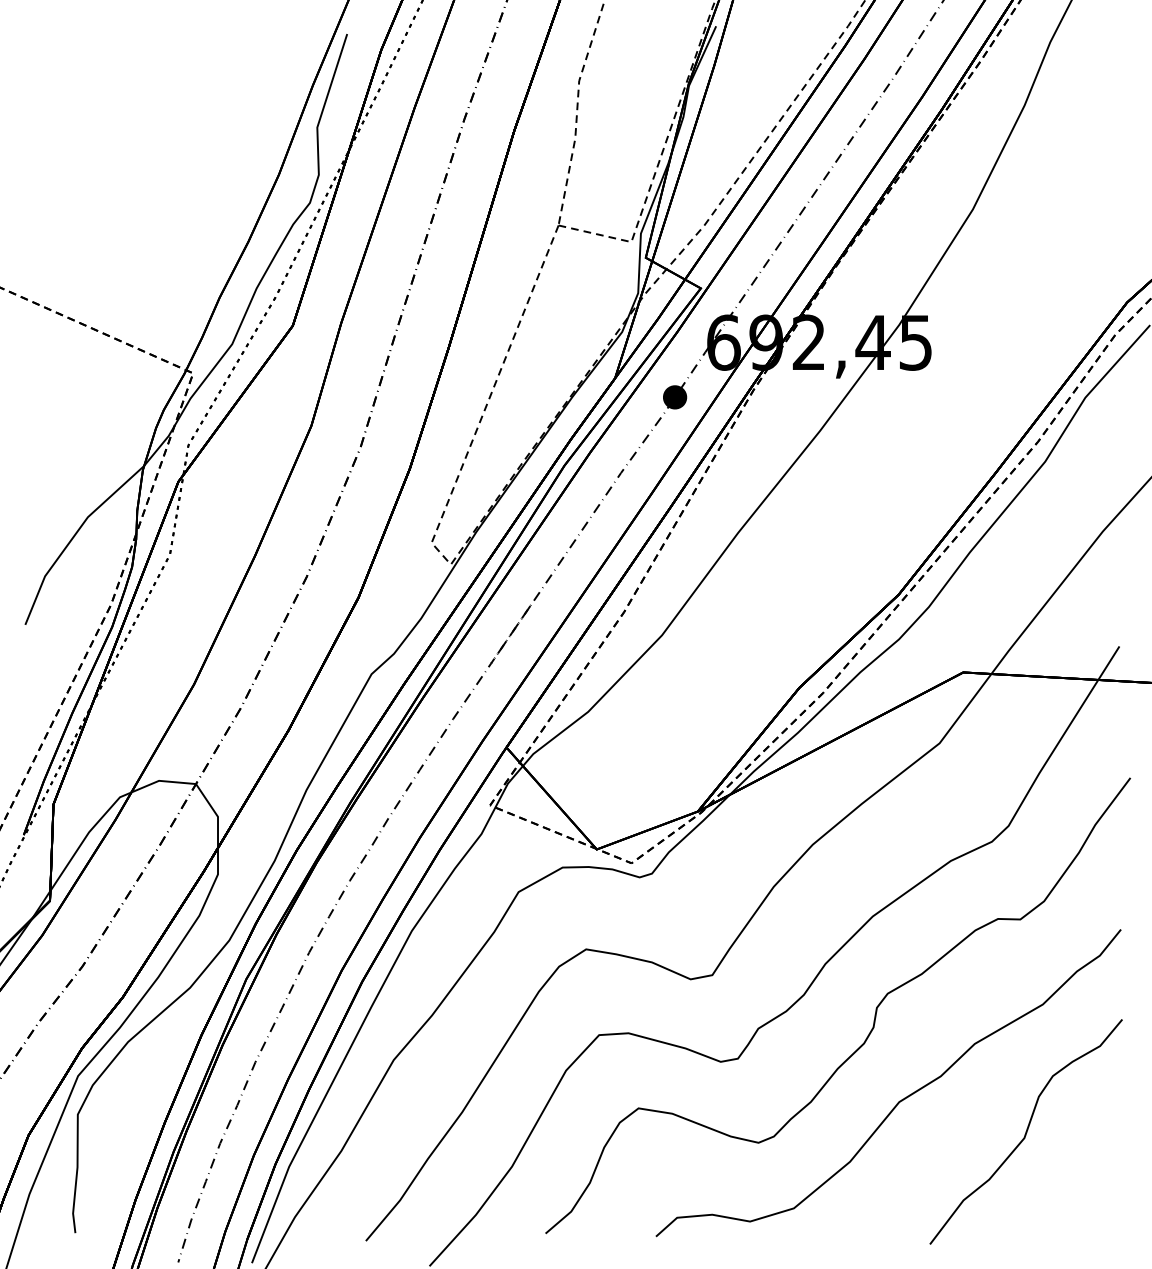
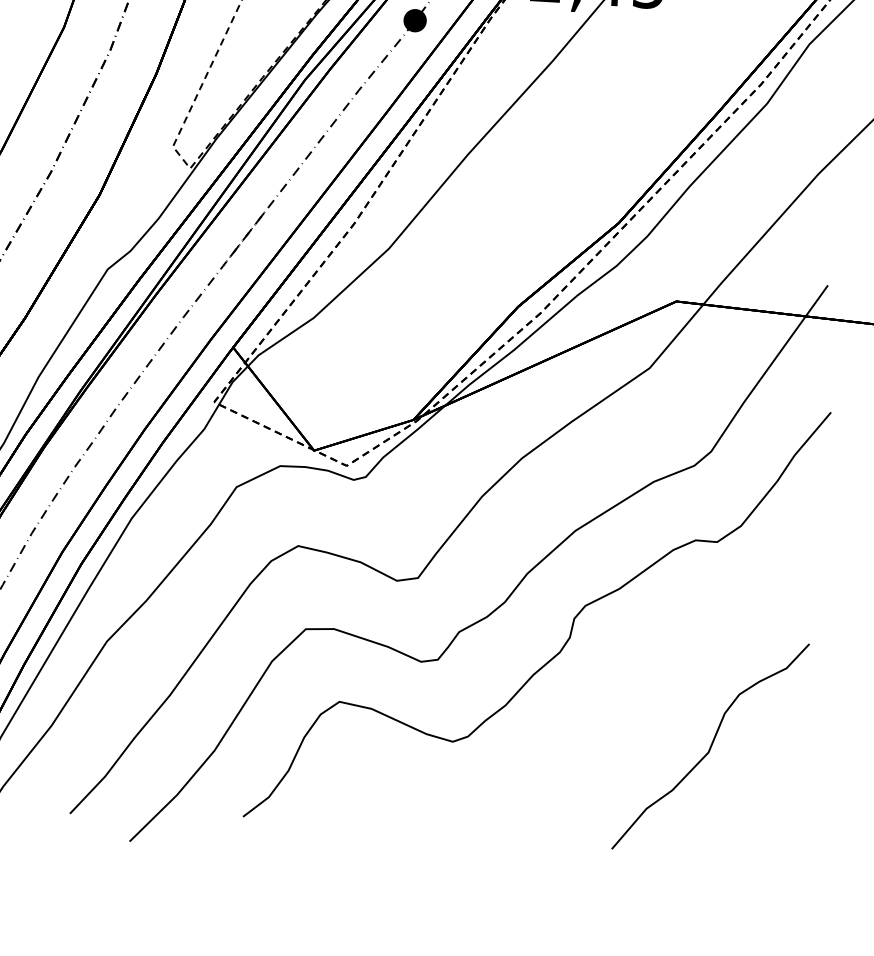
curve: (899, 1100) -> (590, 709), removed

